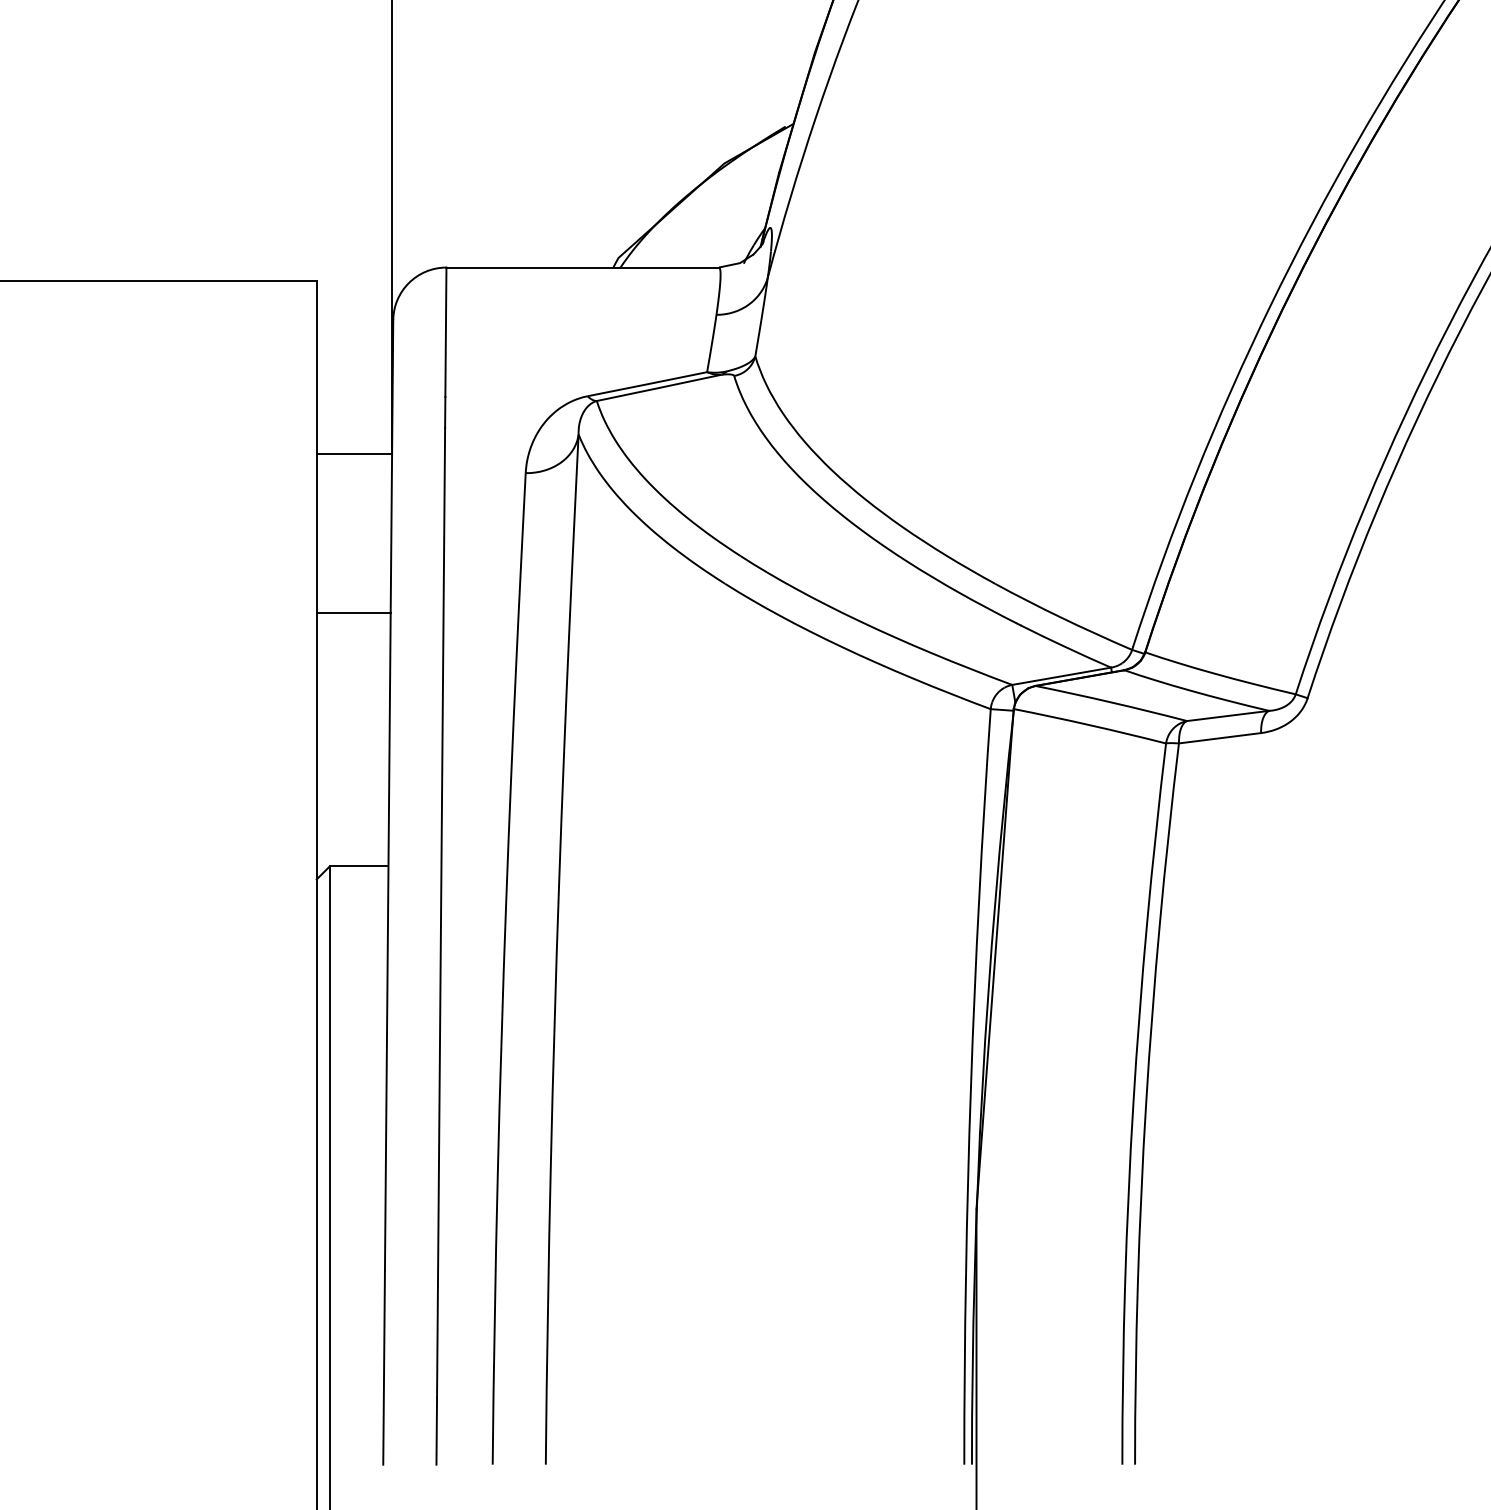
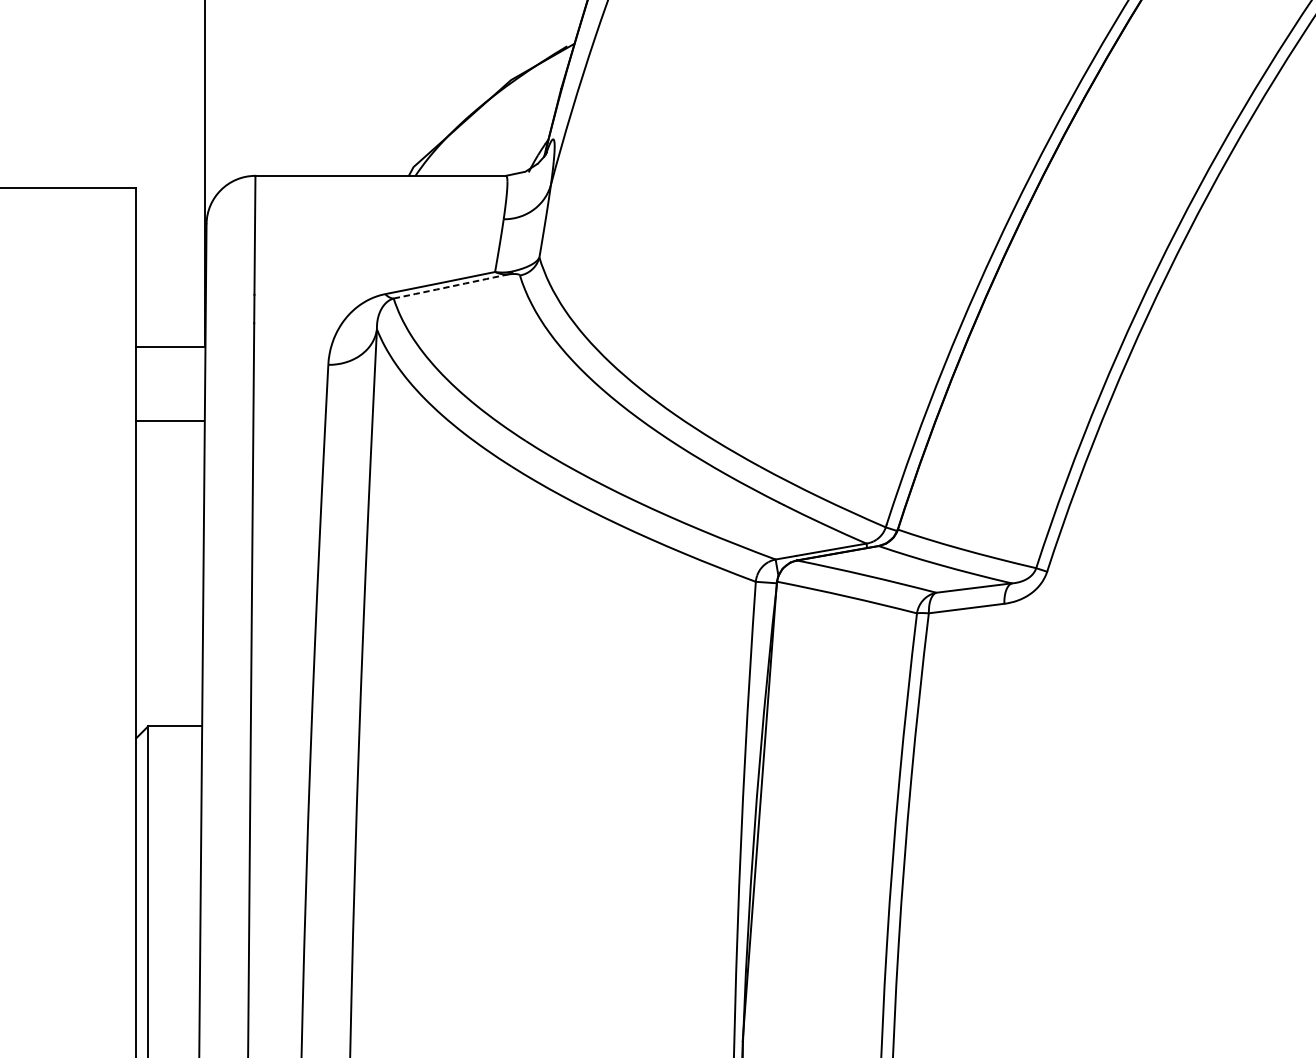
arc: (659, 387) -> (451, 286), solid -> dashed
line: (353, 613) -> (170, 421), moved

